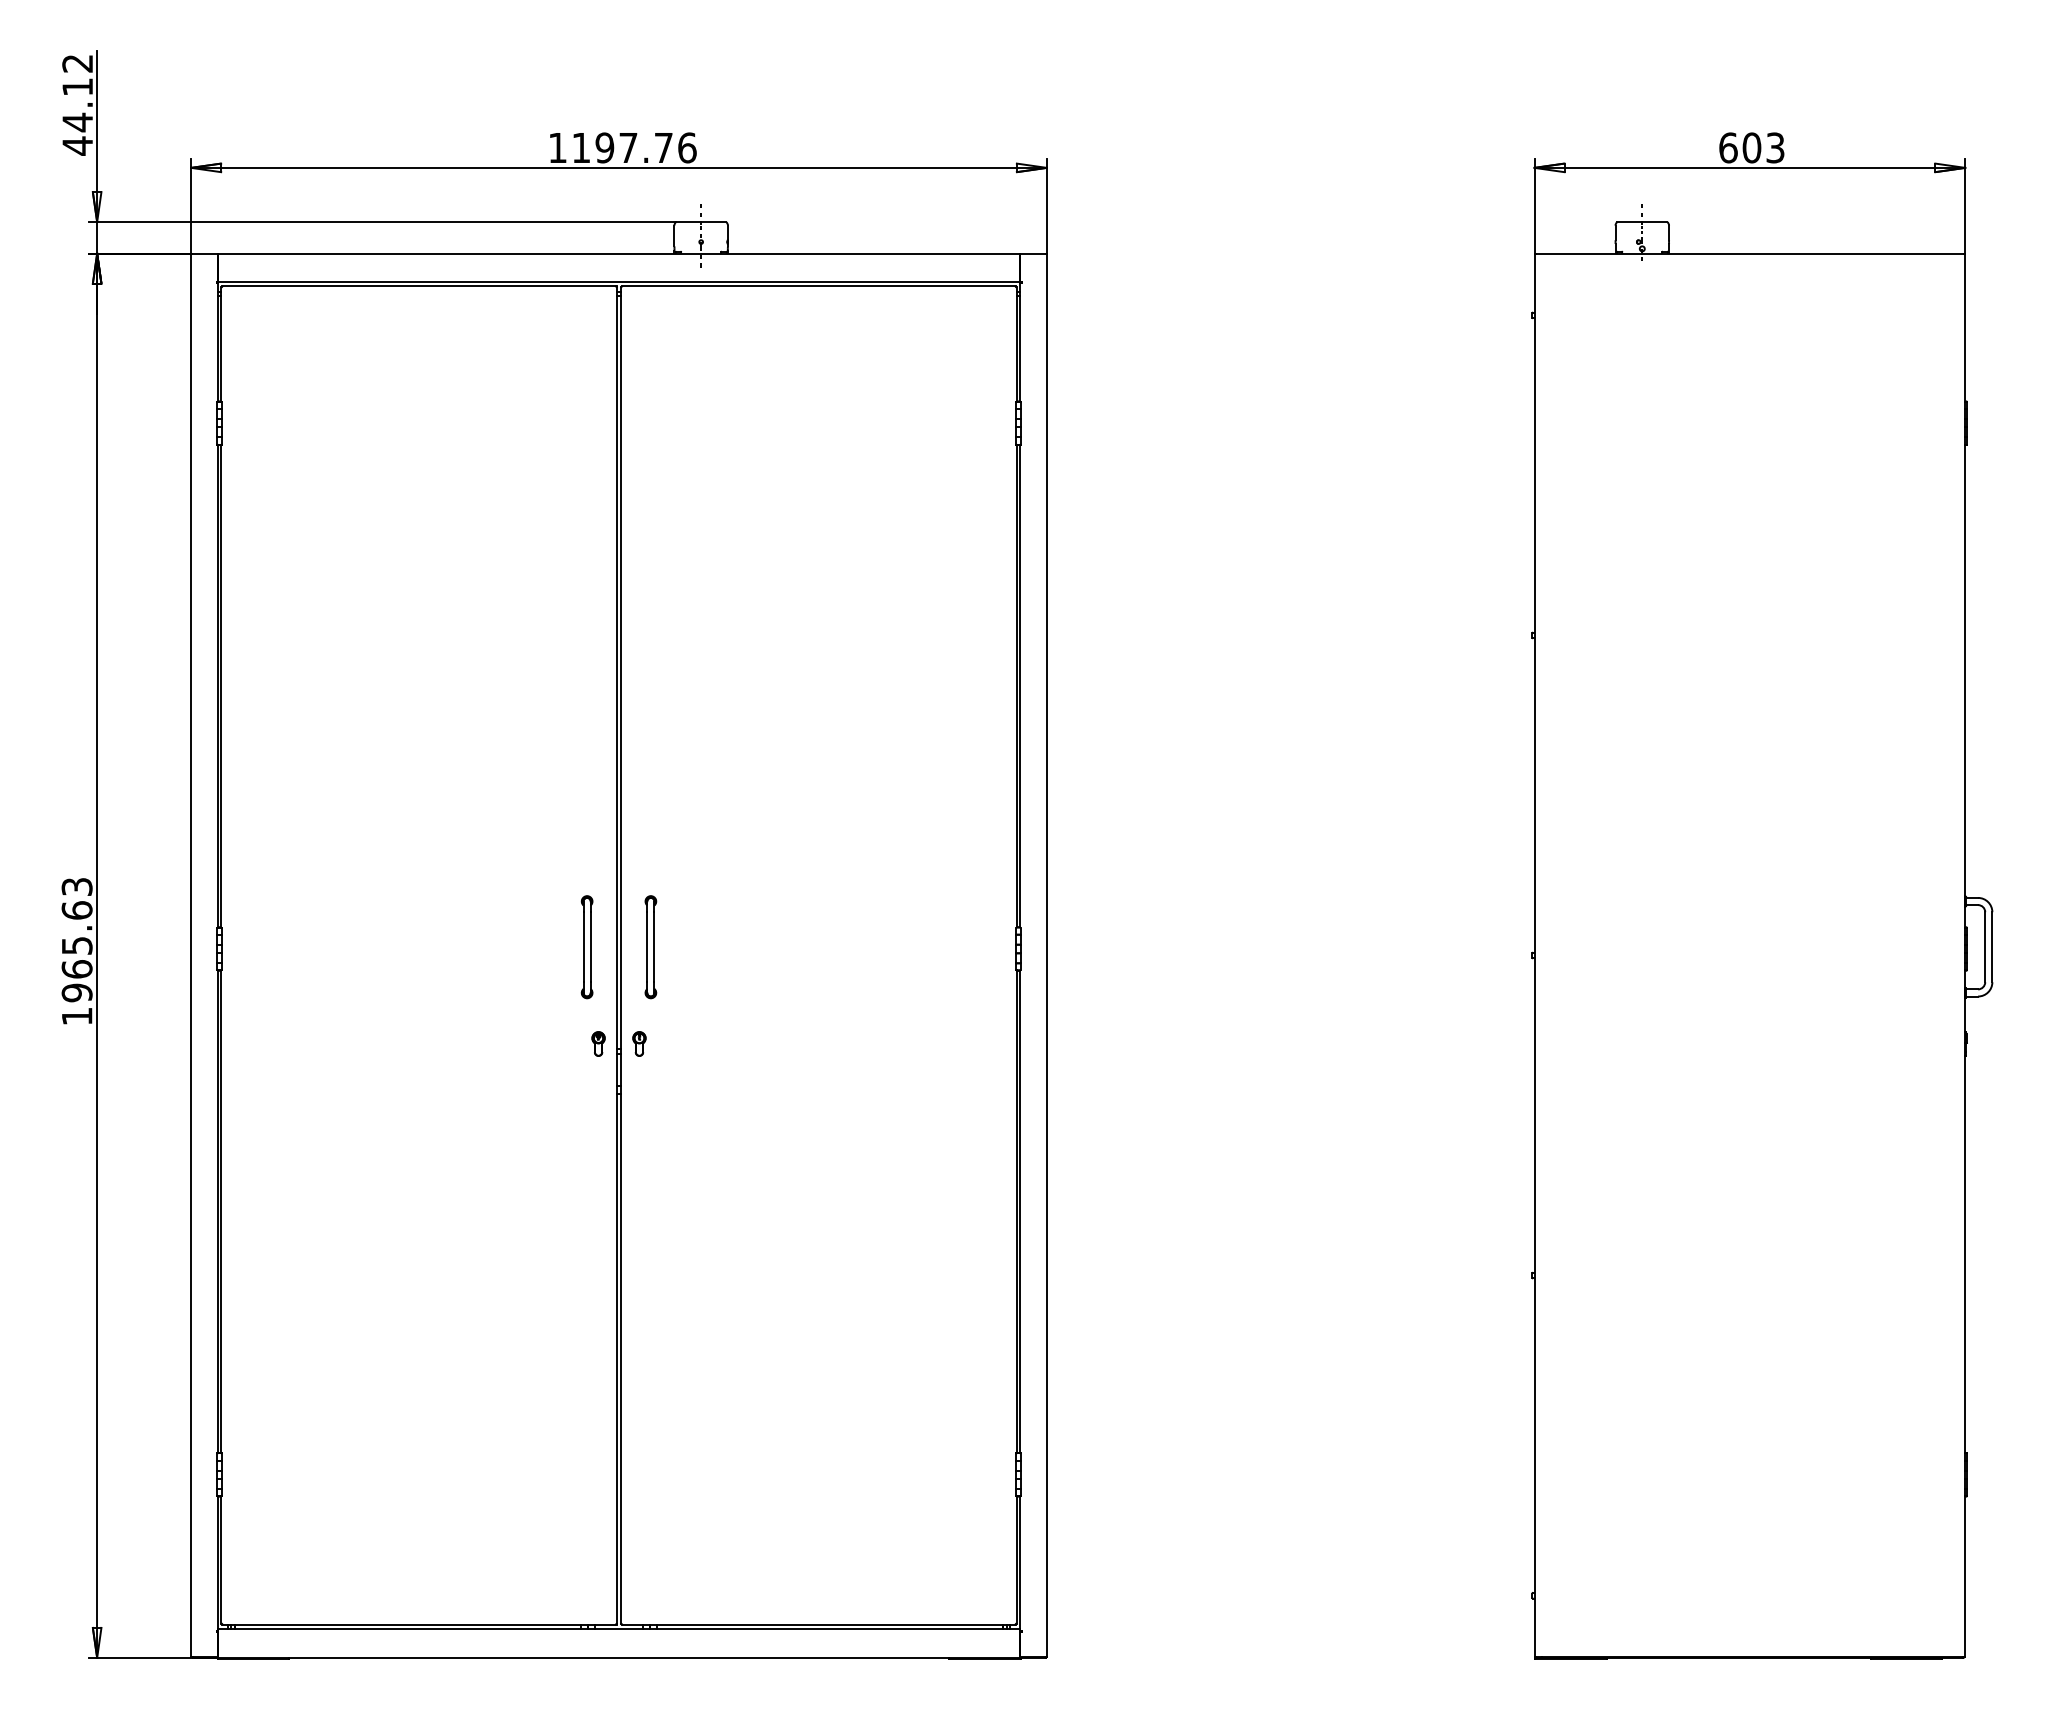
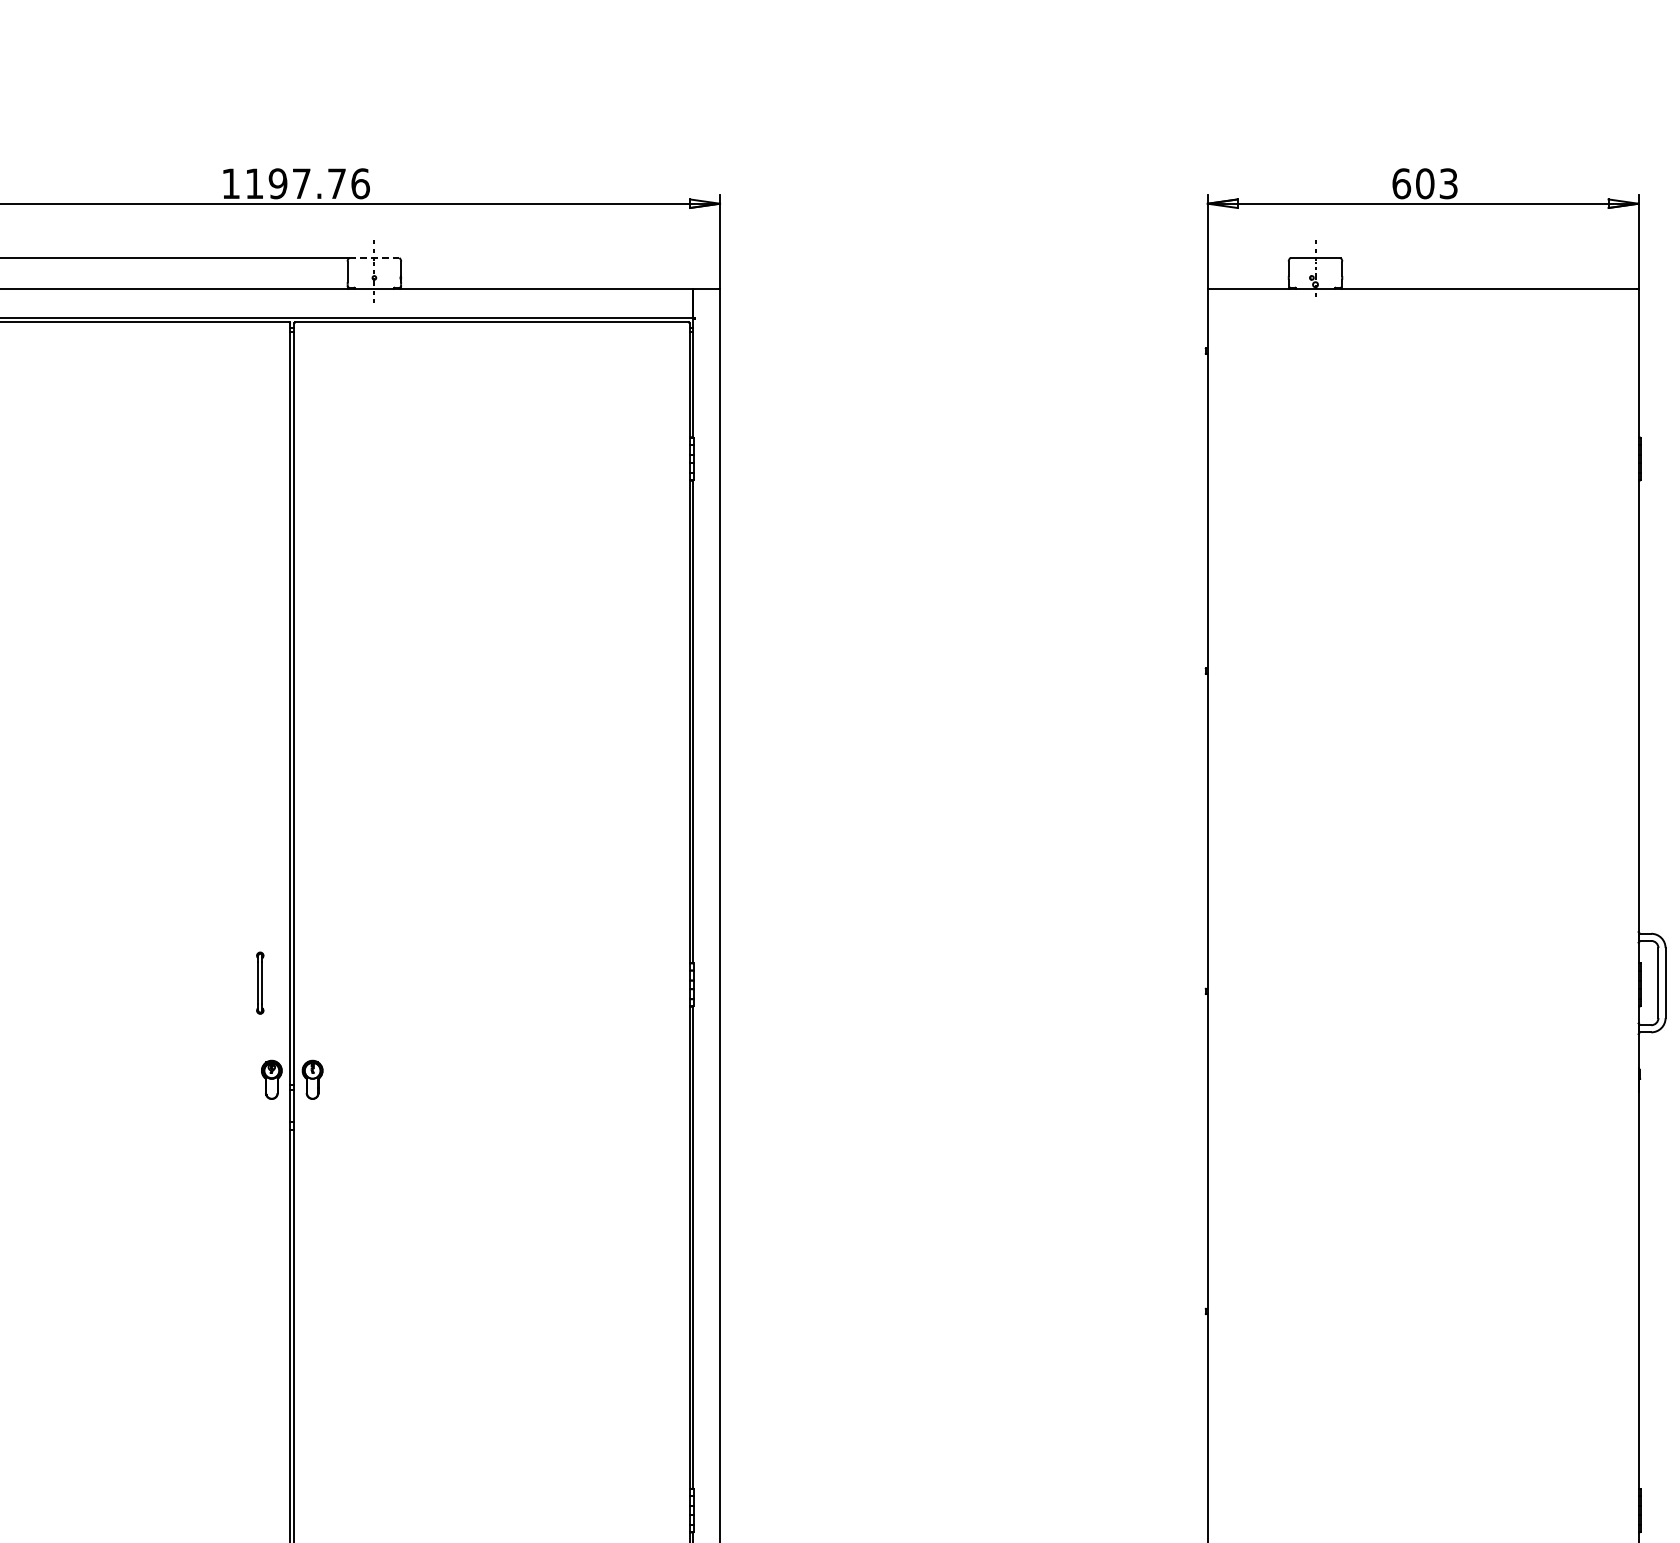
line: (701, 222) -> (374, 258), solid -> dashed
part: (586, 947) -> (259, 983), size x0.6
part: (650, 947) -> (323, 983), removed
part: (598, 1043) -> (271, 1079), size x1.6
part: (639, 1043) -> (312, 1079), size x1.6

